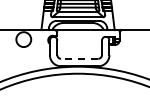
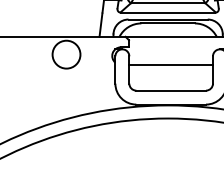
line: (79, 44) -> (170, 63), added
line: (79, 58) -> (170, 90), dashed -> solid

